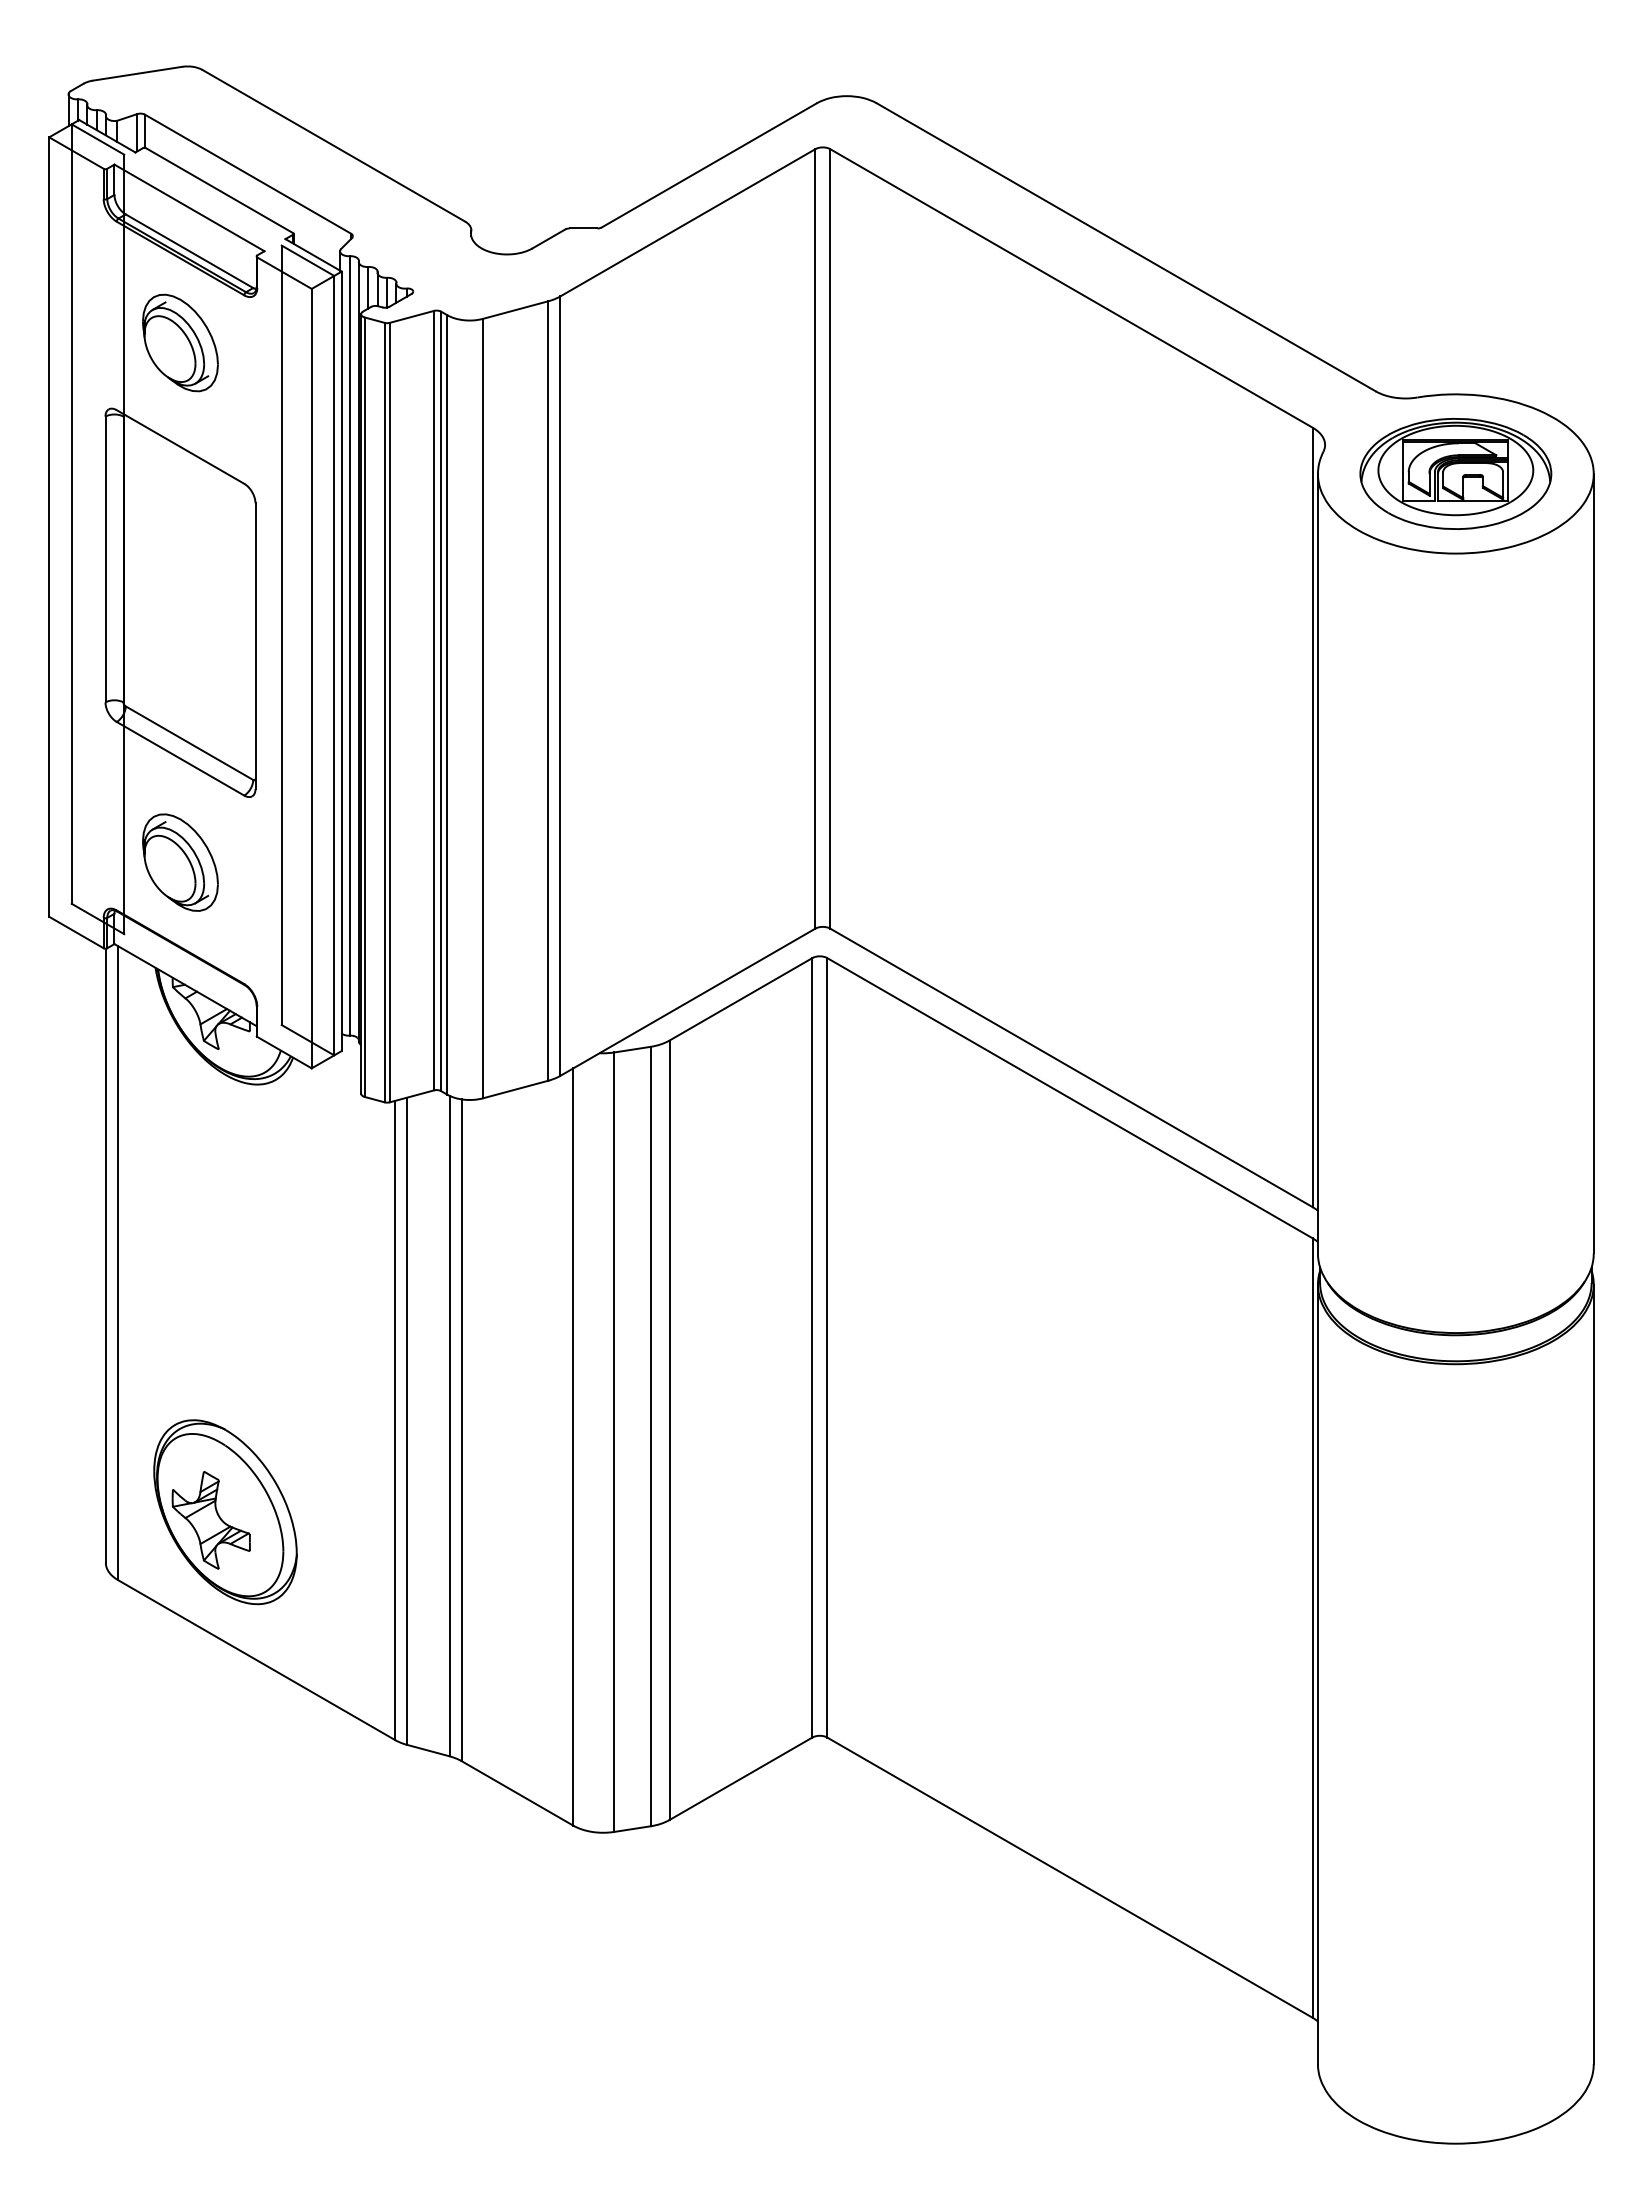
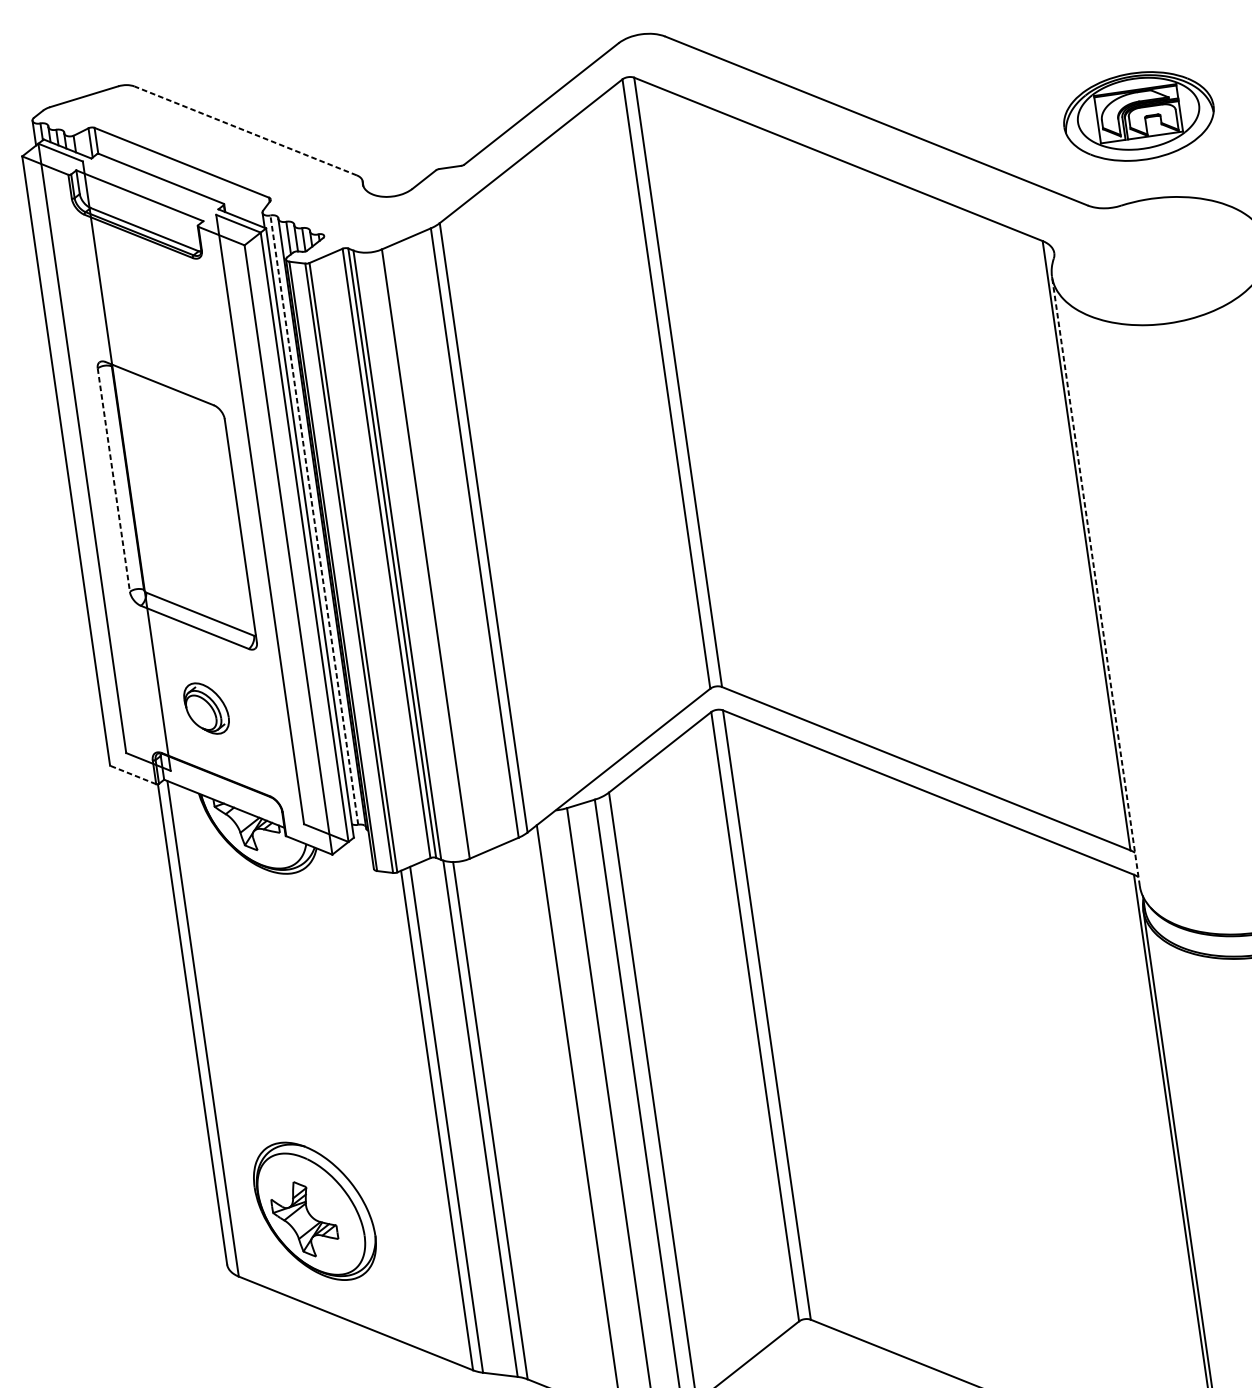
line: (333, 145) -> (245, 130), solid -> dashed
part: (180, 342) -> (148, 302), removed
part: (1455, 473) -> (1138, 116), moved
line: (105, 559) -> (113, 480), solid -> dashed
line: (349, 645) -> (314, 519), solid -> dashed
part: (180, 862) -> (206, 708), size x0.7
line: (1317, 863) -> (1095, 581), solid -> dashed
line: (76, 932) -> (133, 774), solid -> dashed

